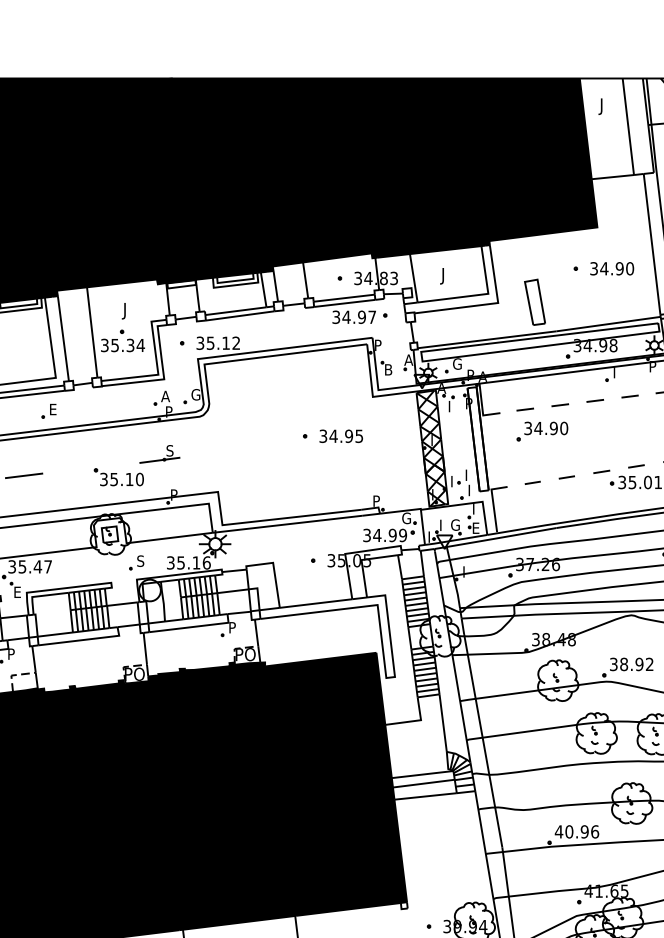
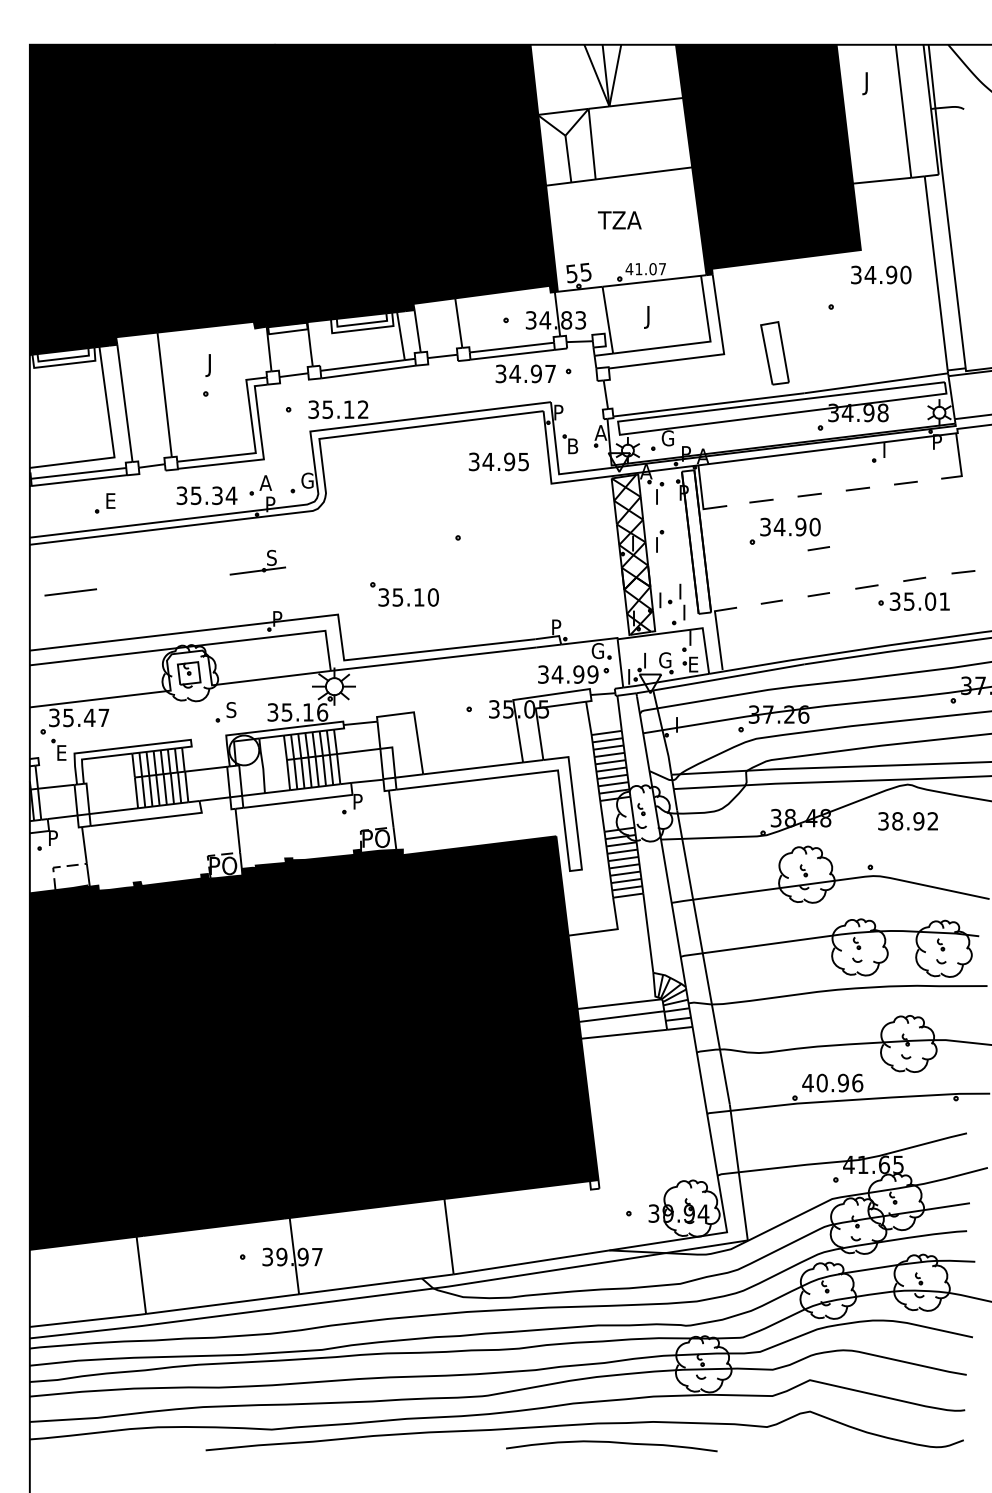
fill: (421, 167) -> (618, 167), removed
text: (612, 268) -> (881, 274), moved
text: (122, 345) -> (206, 495), moved
text: (340, 435) -> (498, 461), moved
part: (452, 438) -> (660, 541), added
line: (566, 443) -> (818, 548), added
part: (118, 477) -> (404, 594), moved
text: (631, 664) -> (907, 821), moved

